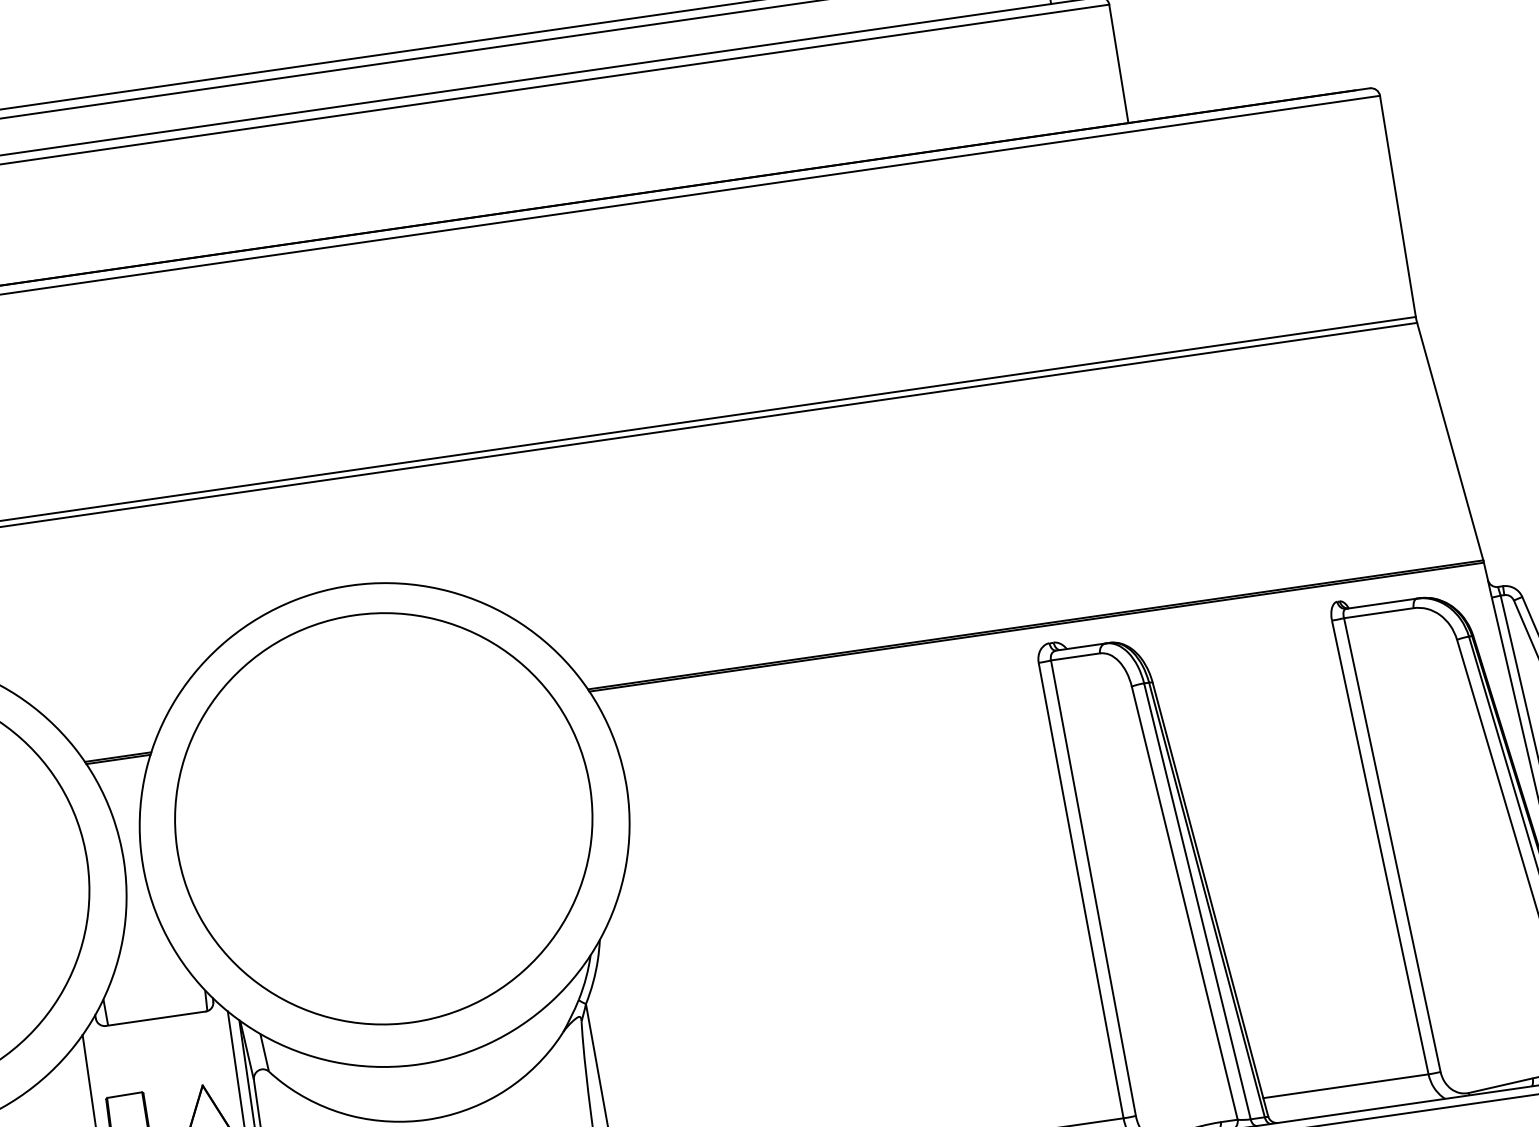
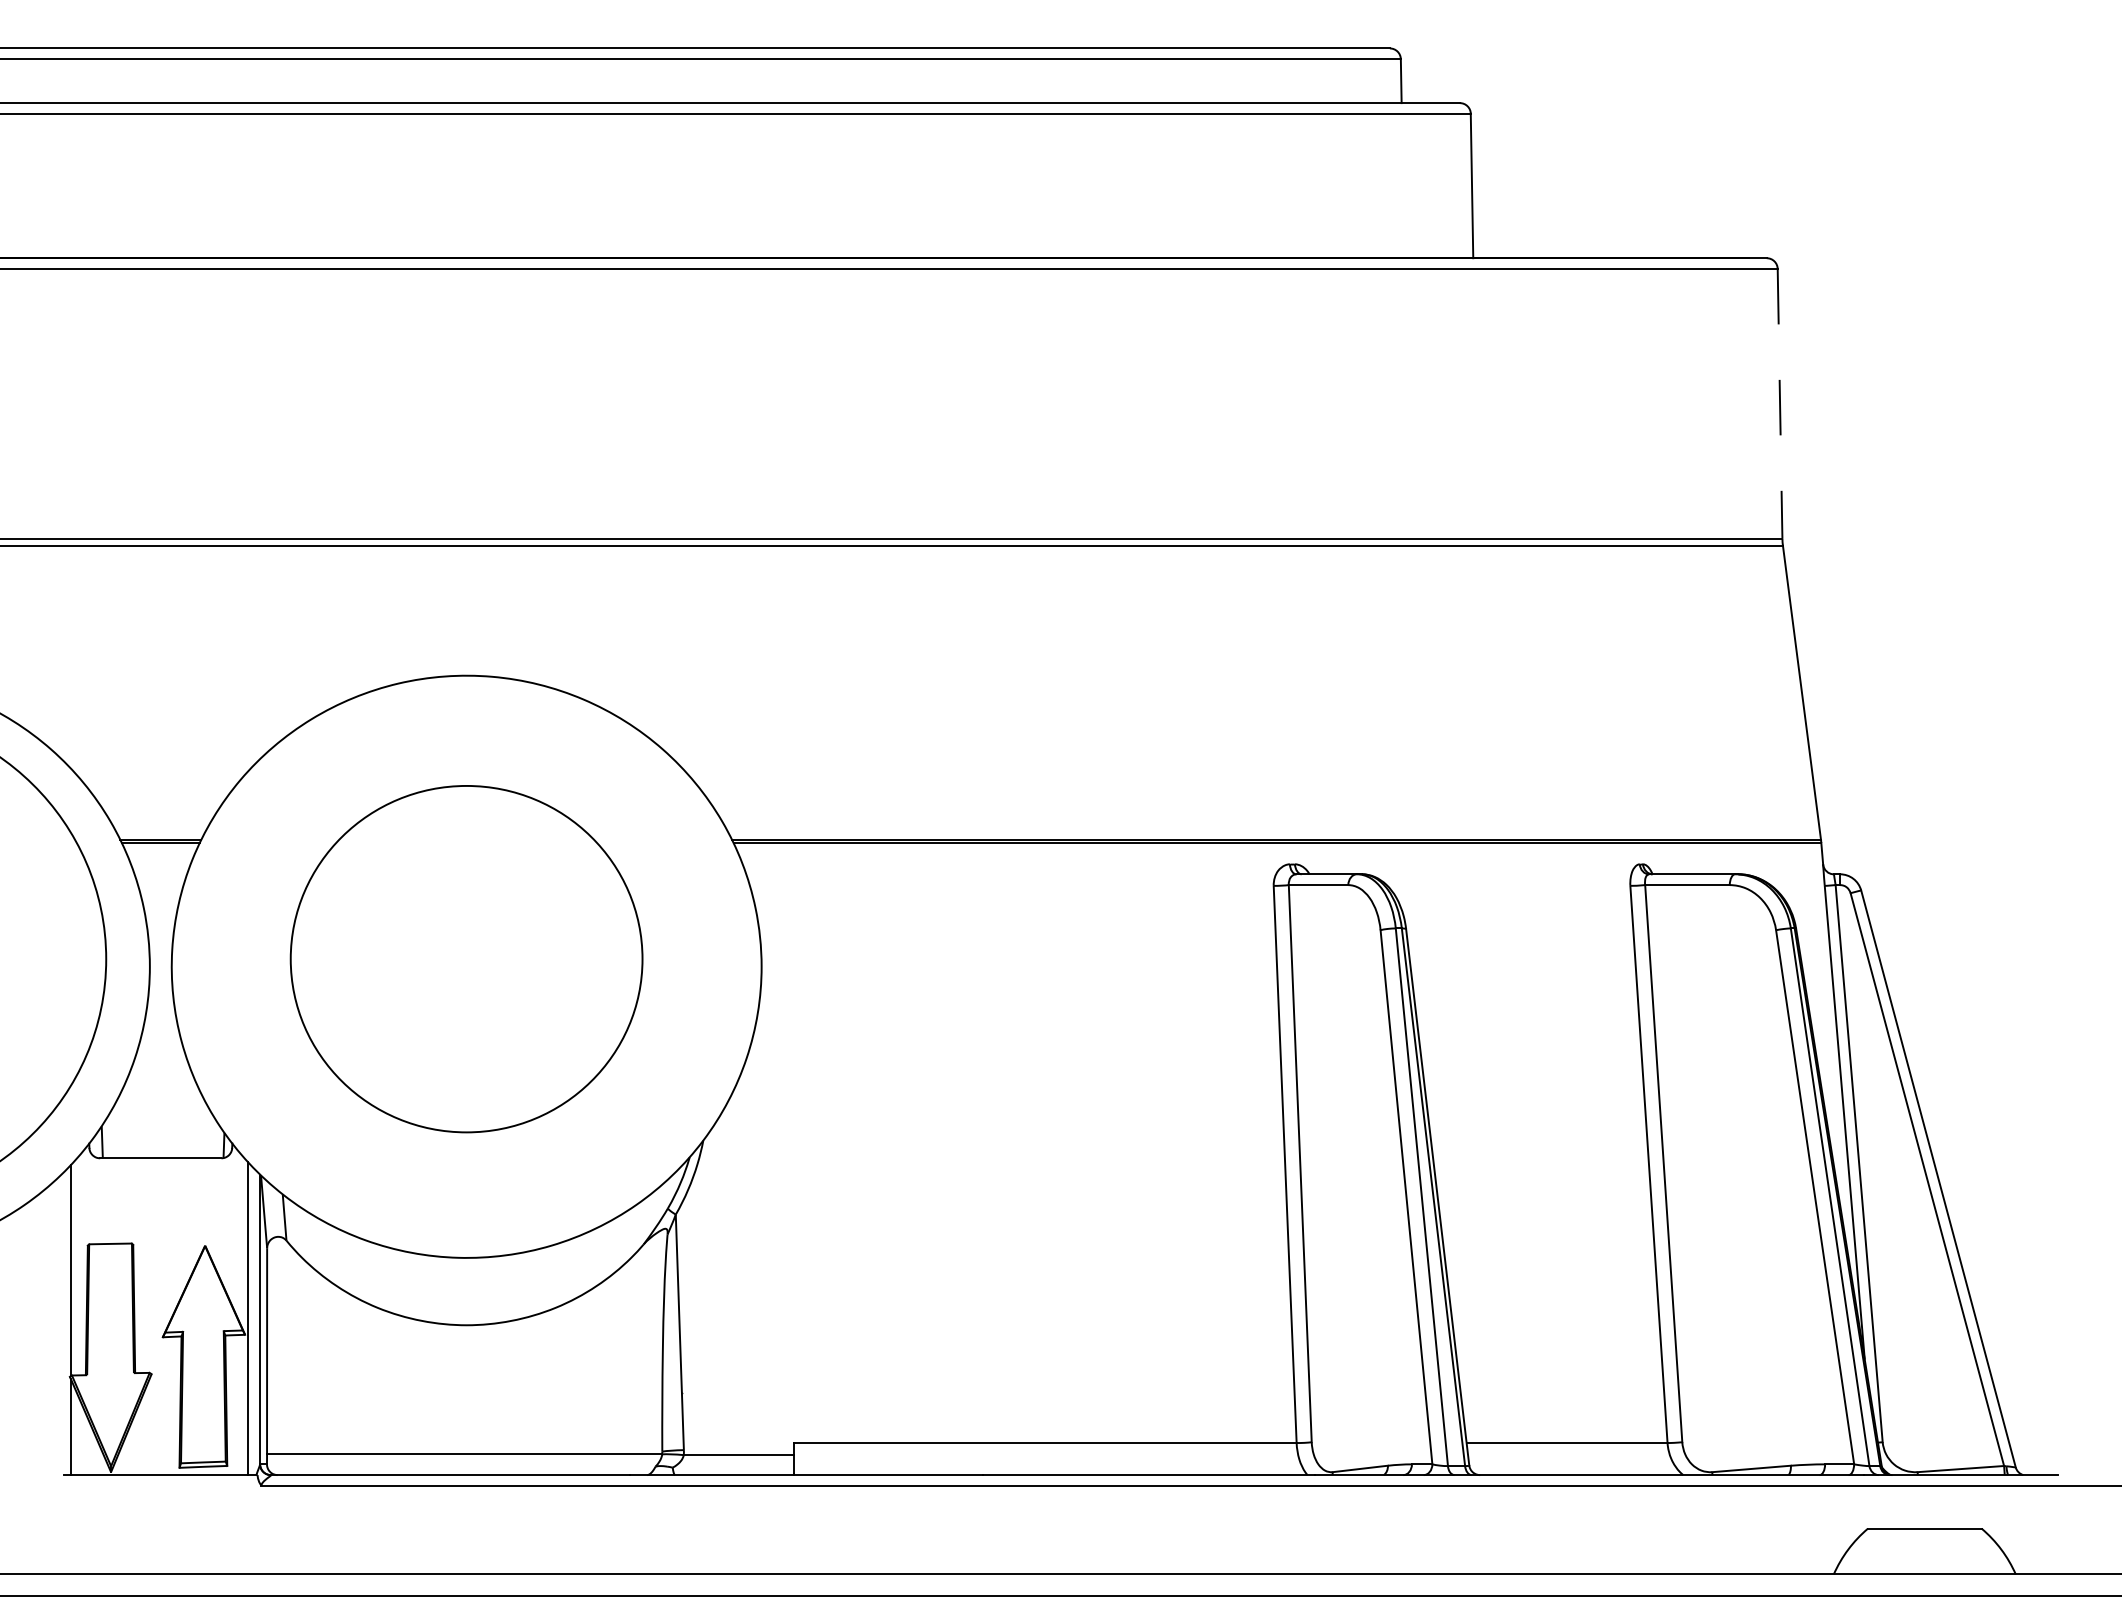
line: (1398, 206) -> (1780, 403), solid -> dashed
part: (383, 818) -> (466, 958), size x0.7

